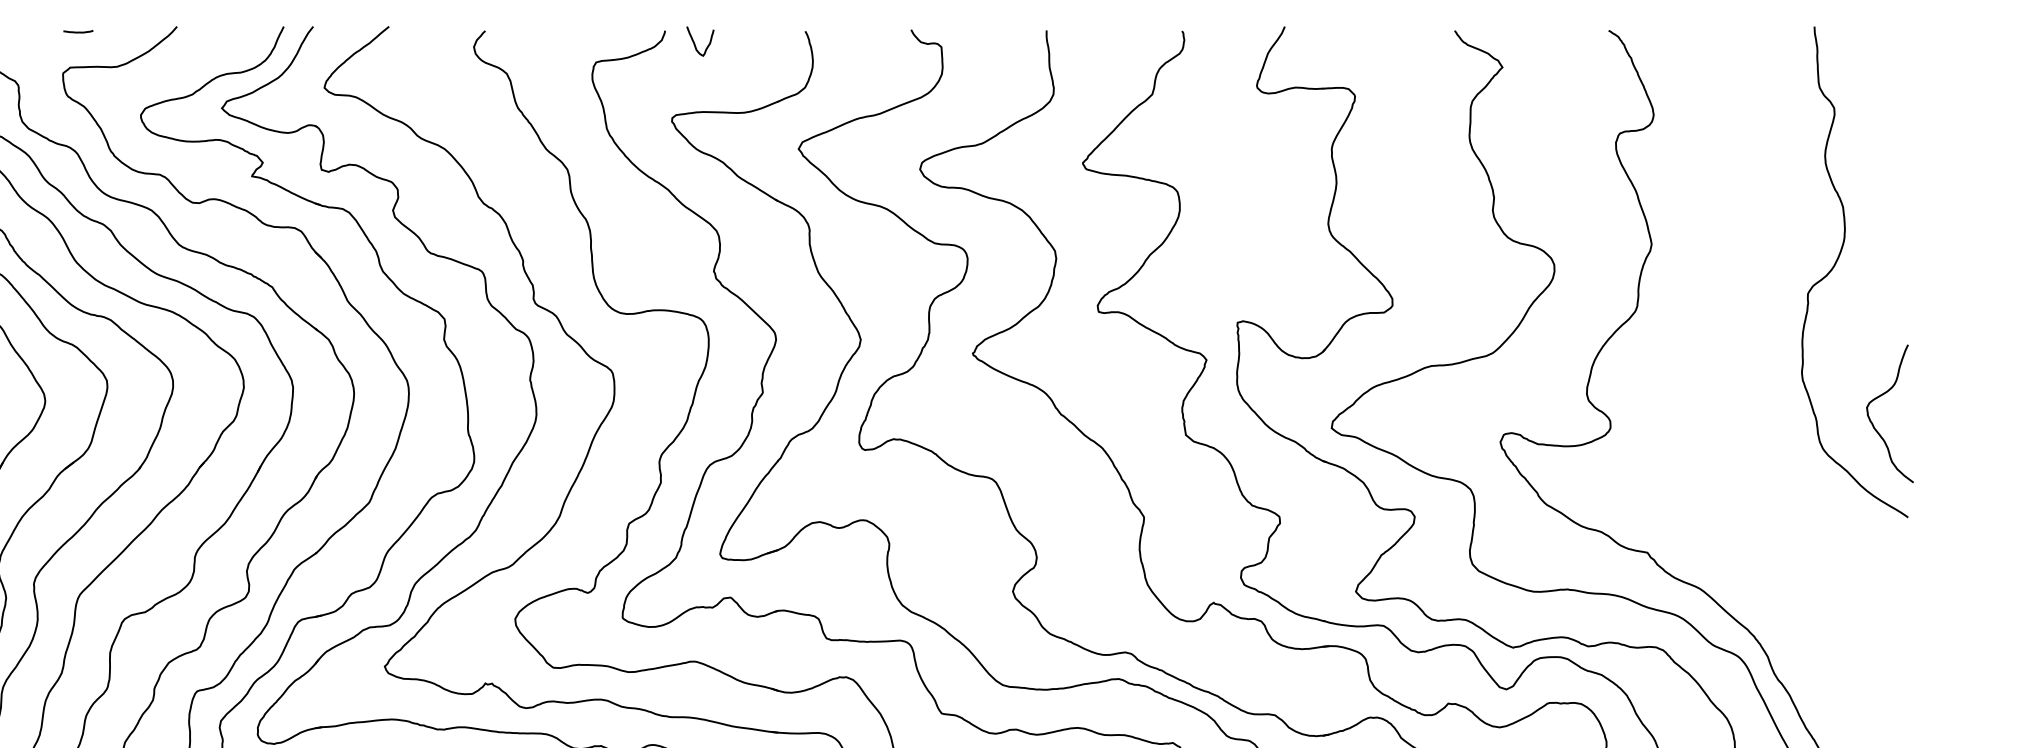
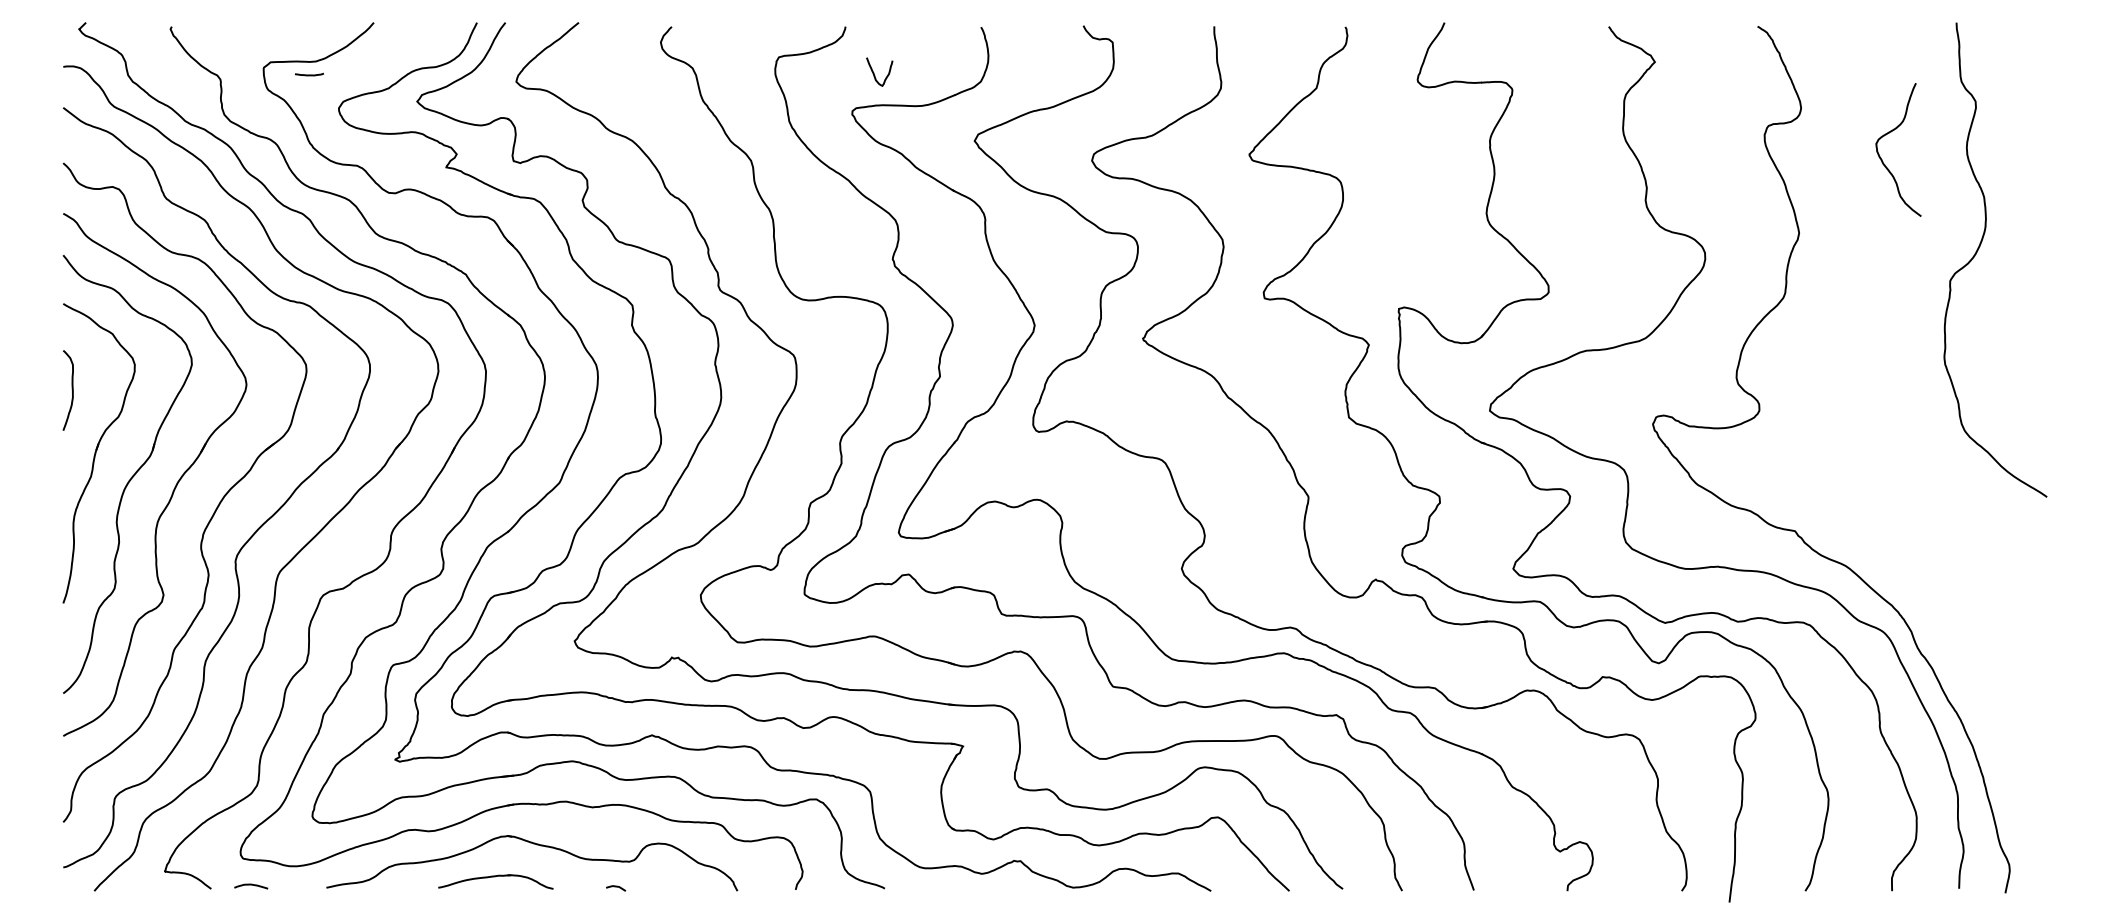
curve: (78, 31) -> (309, 74), moved
curve: (695, 41) -> (874, 72), moved
curve: (1880, 396) -> (1889, 133), moved

